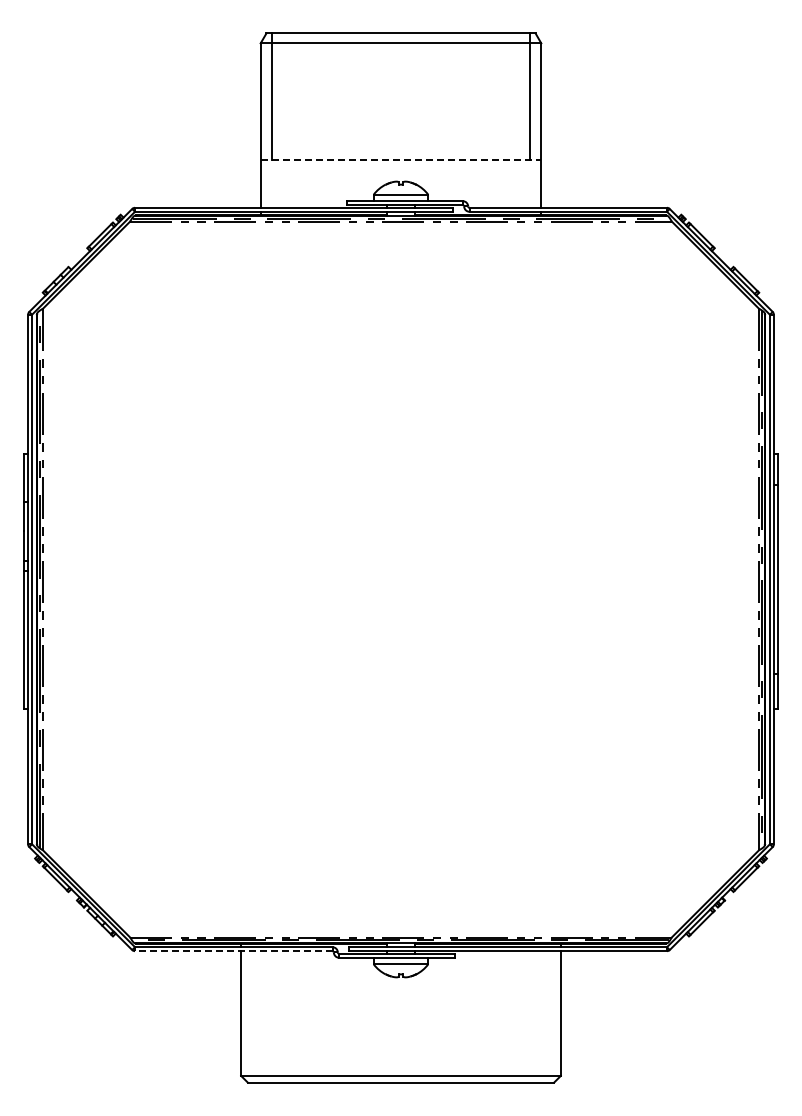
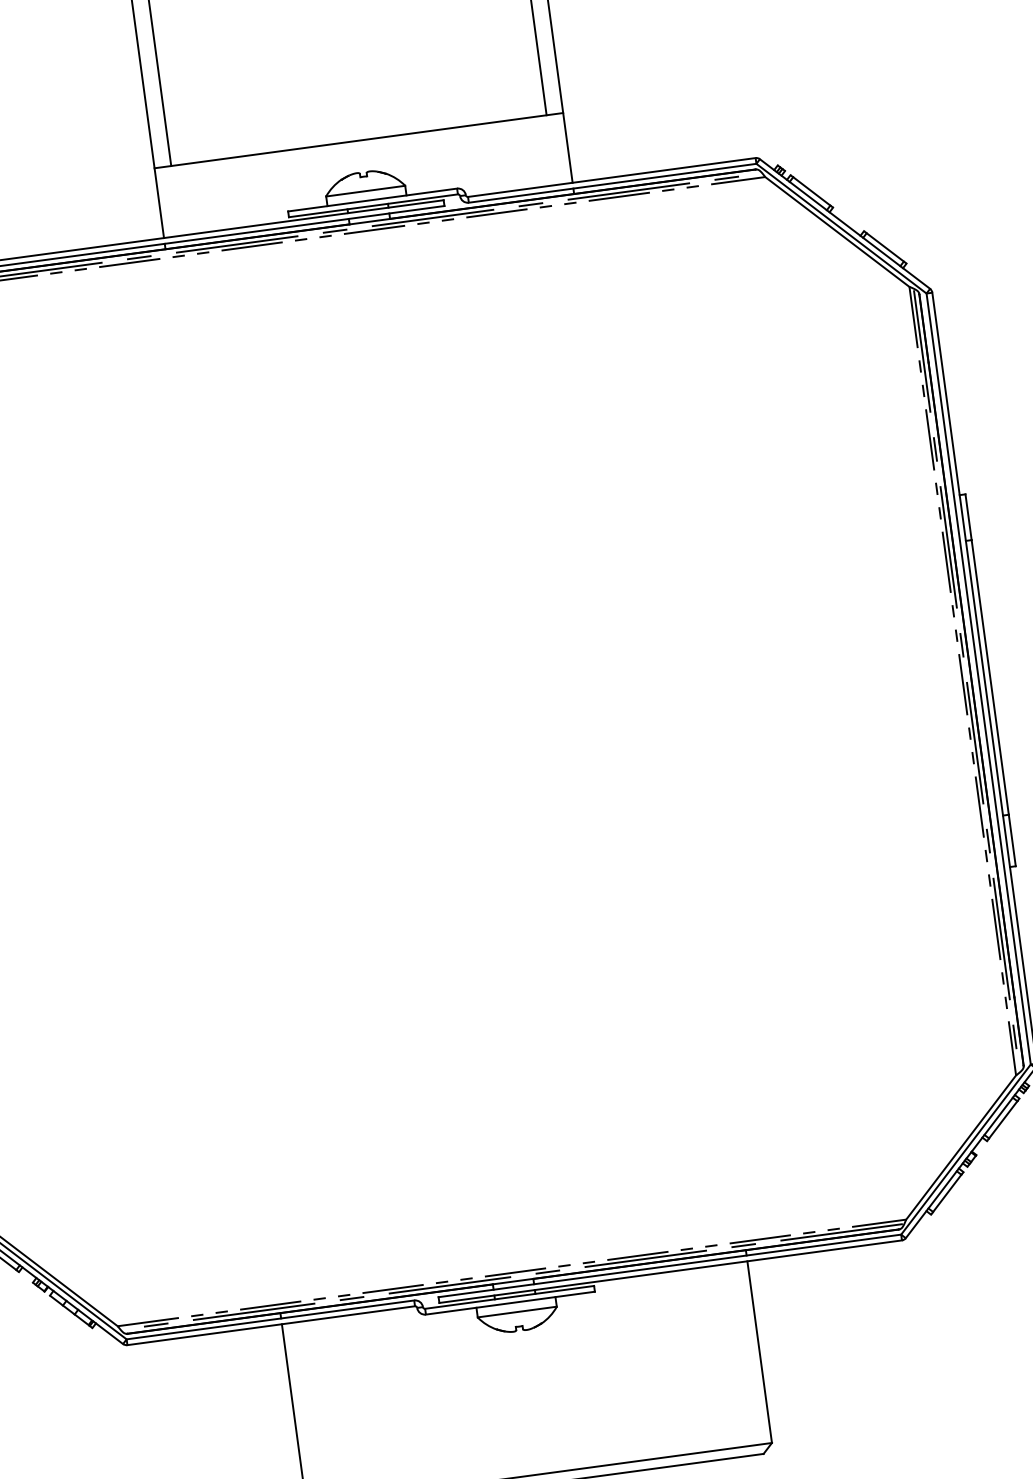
line: (401, 159) -> (359, 139), dashed -> solid
line: (233, 951) -> (270, 1326), dashed -> solid

